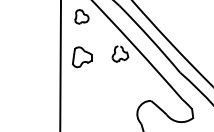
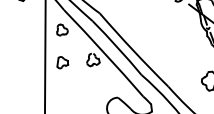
part: (82, 57) -> (62, 62), size x0.71

